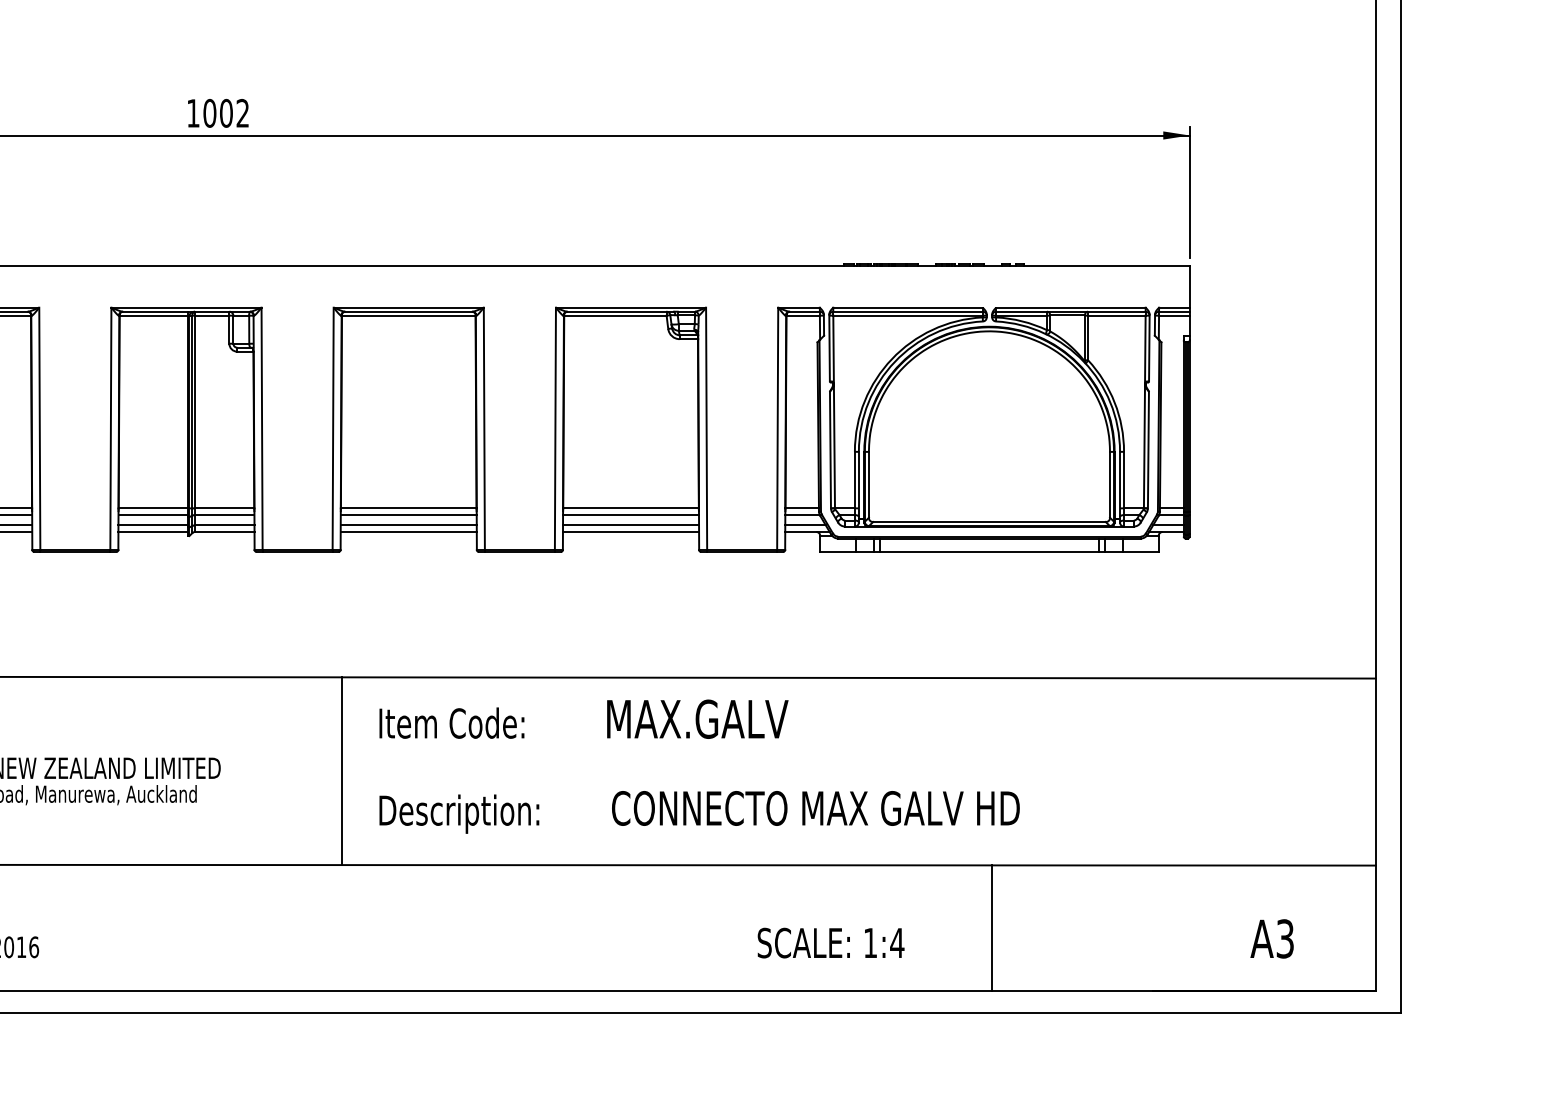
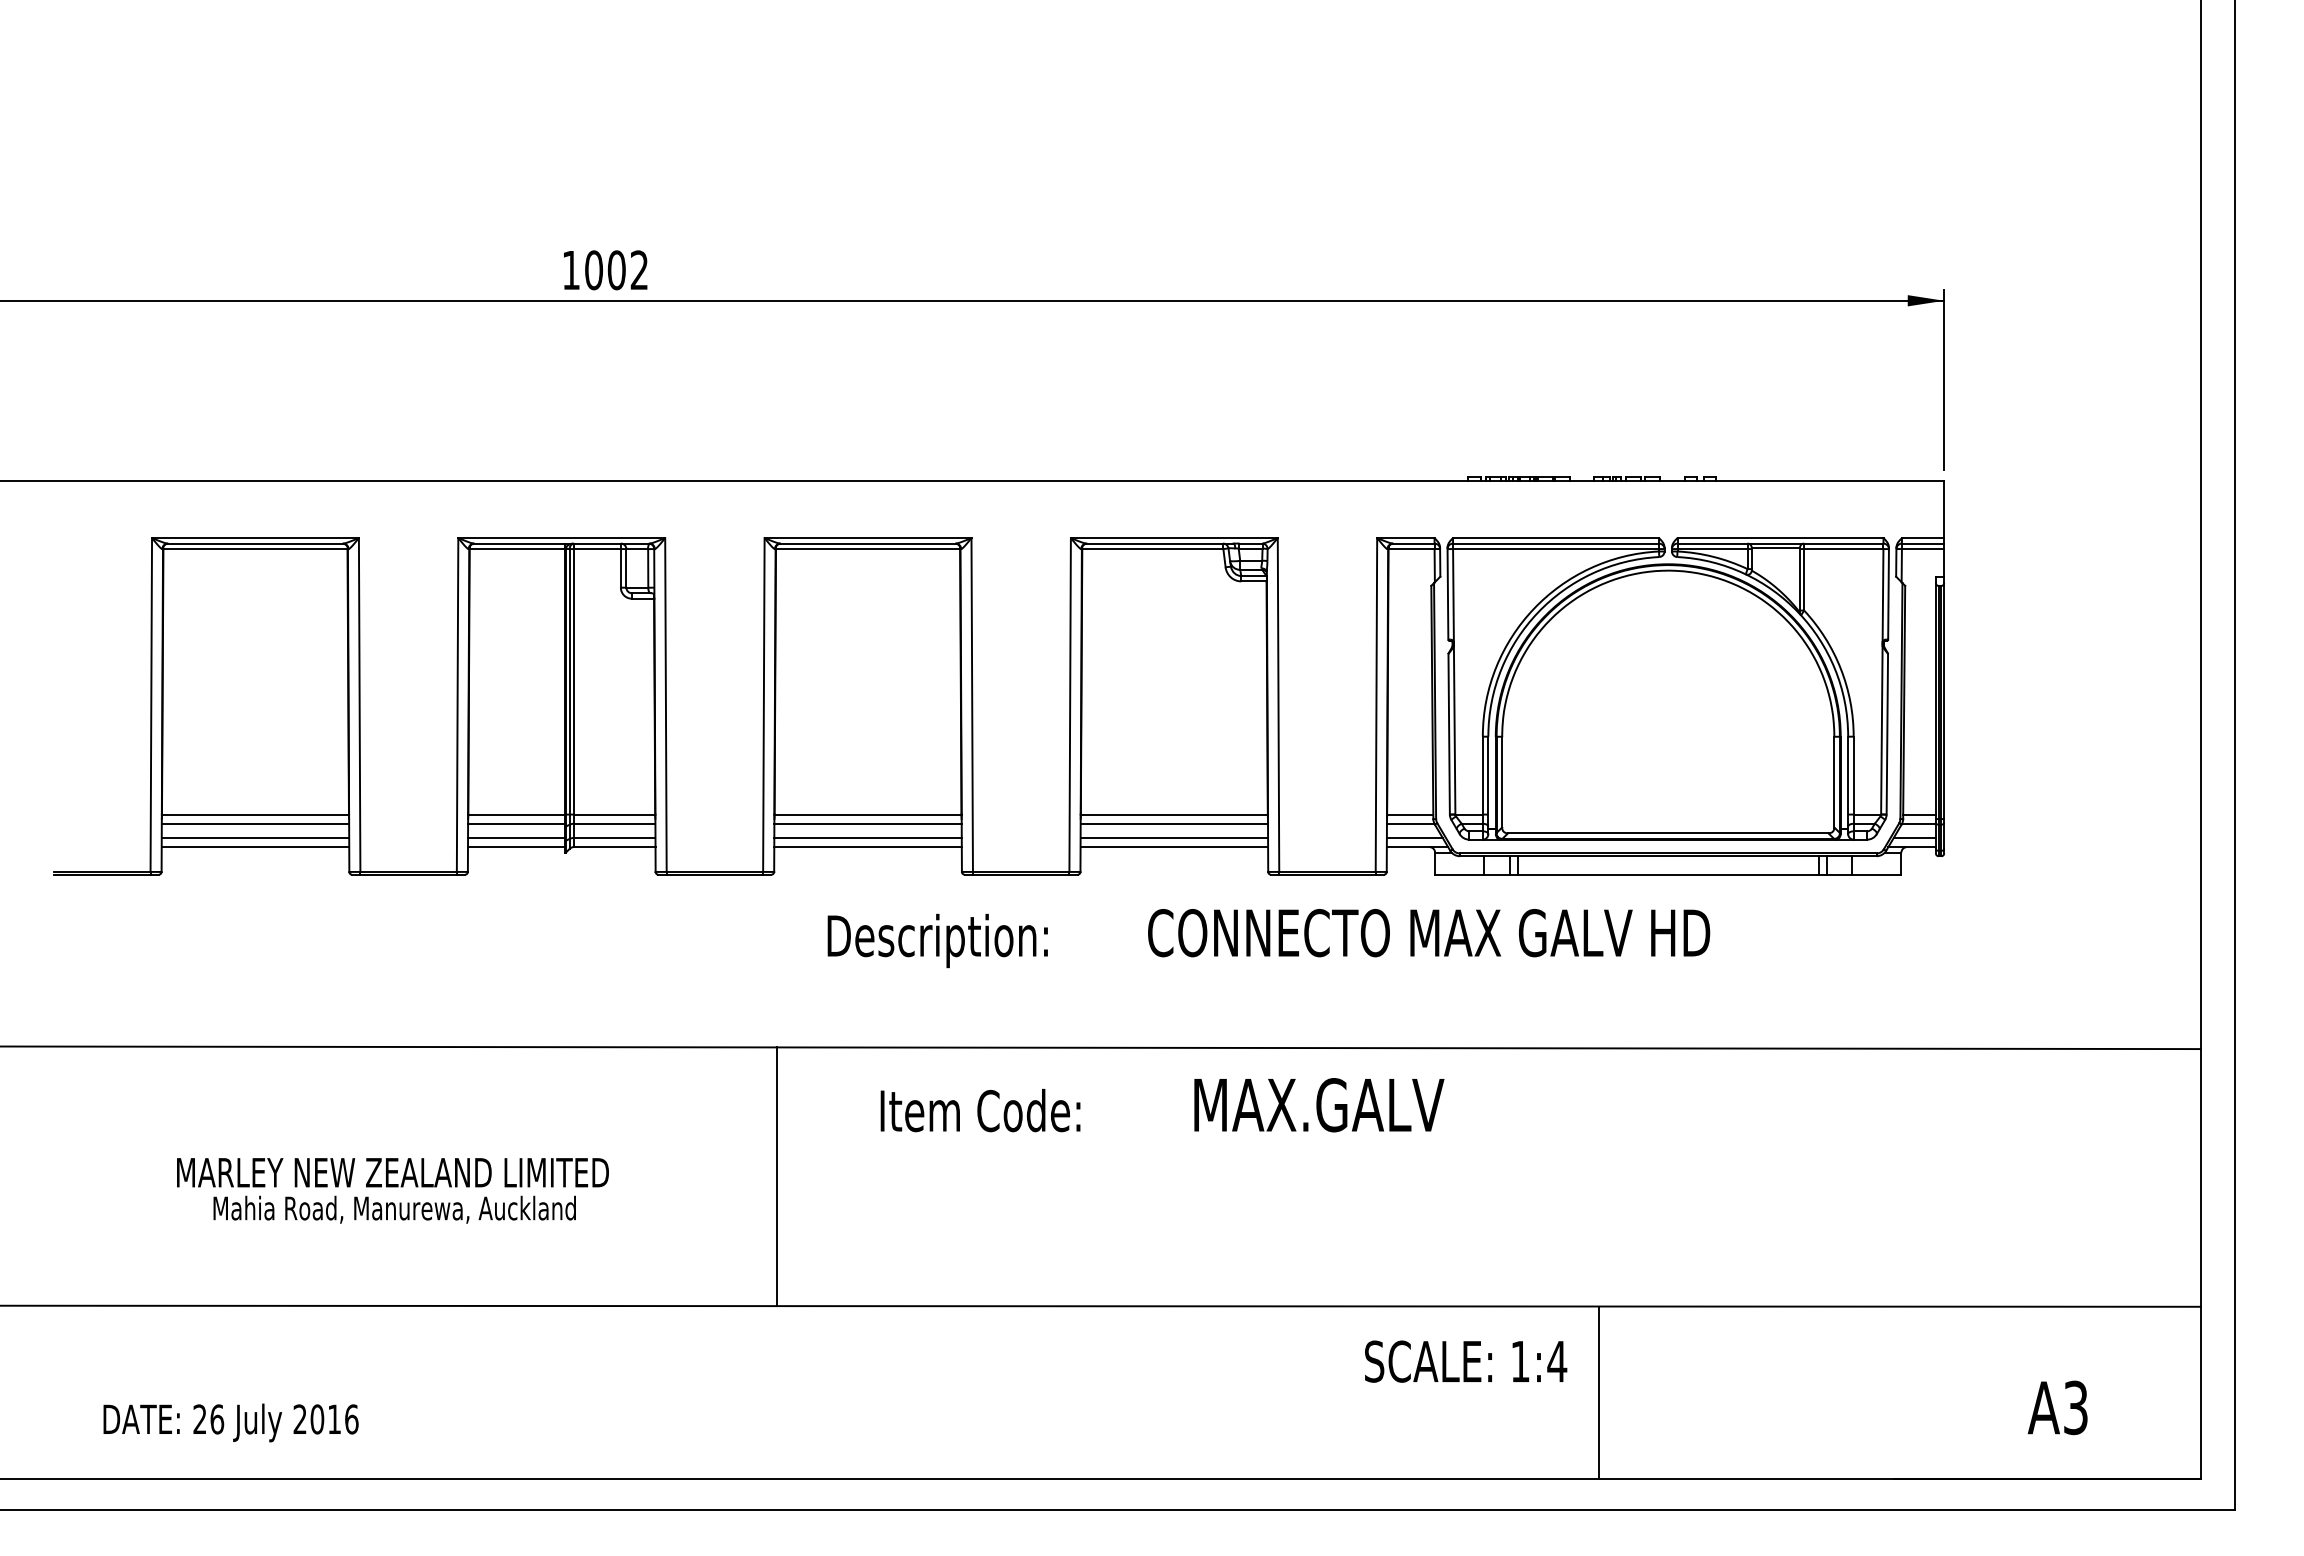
text: (583, 719) -> (1162, 1105), moved
text: (699, 812) -> (1268, 938), moved
line: (991, 927) -> (1598, 1392), moved
text: (831, 943) -> (1466, 1361), moved

